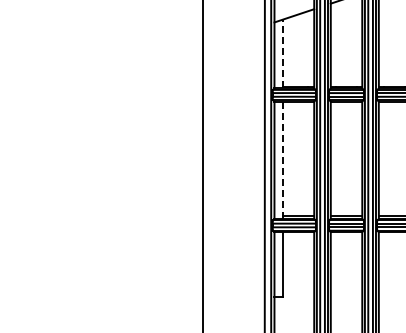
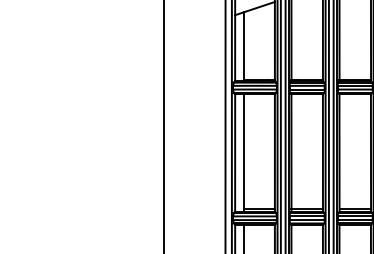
line: (283, 53) -> (244, 46), dashed -> solid
line: (283, 160) -> (244, 153), dashed -> solid

